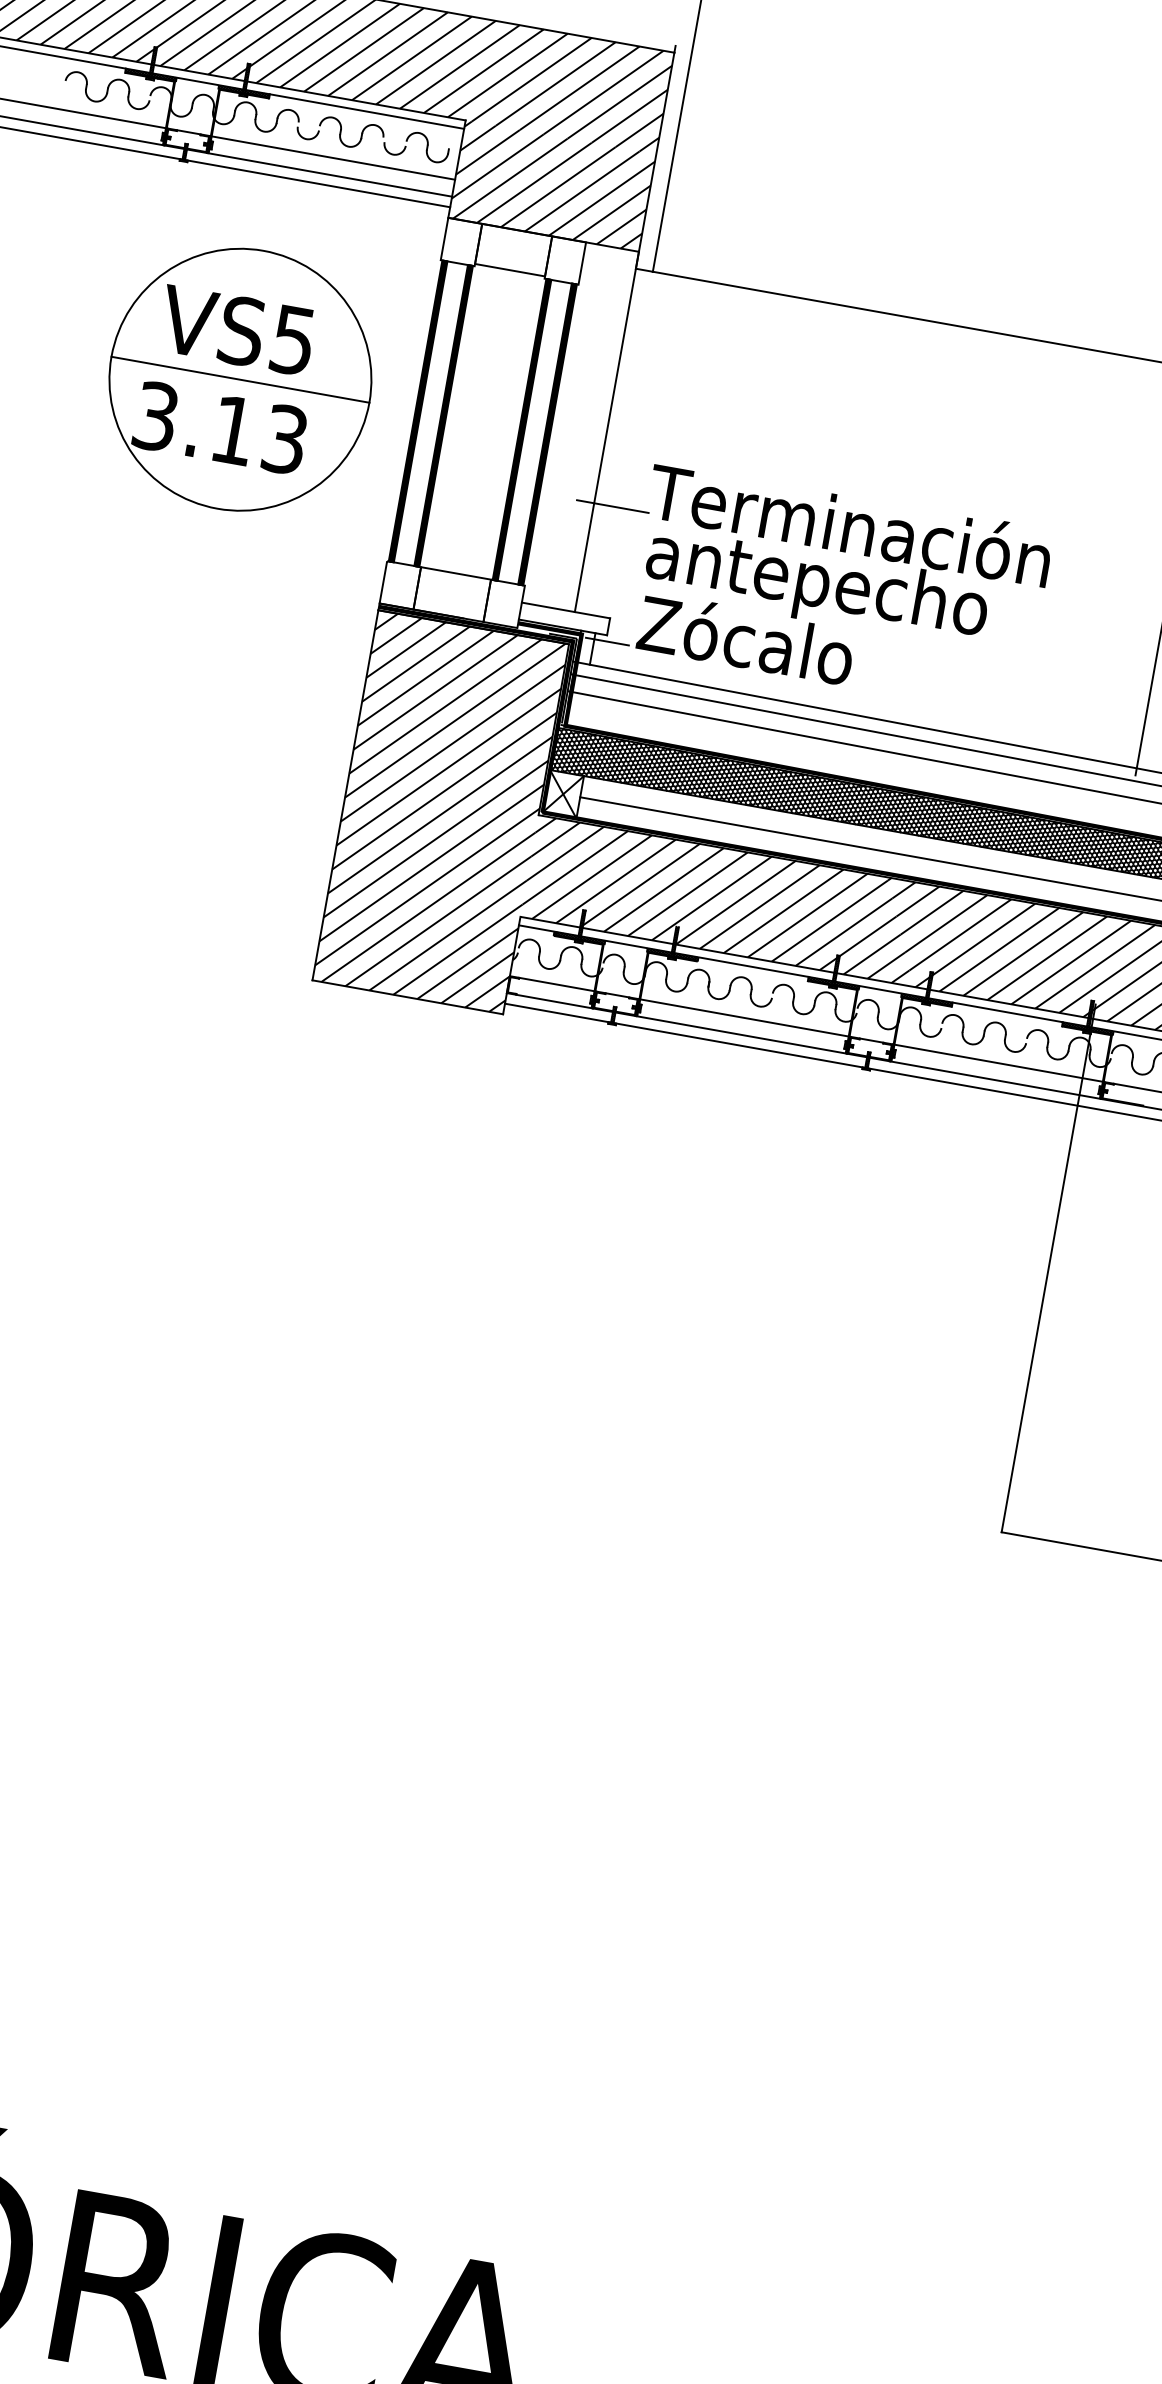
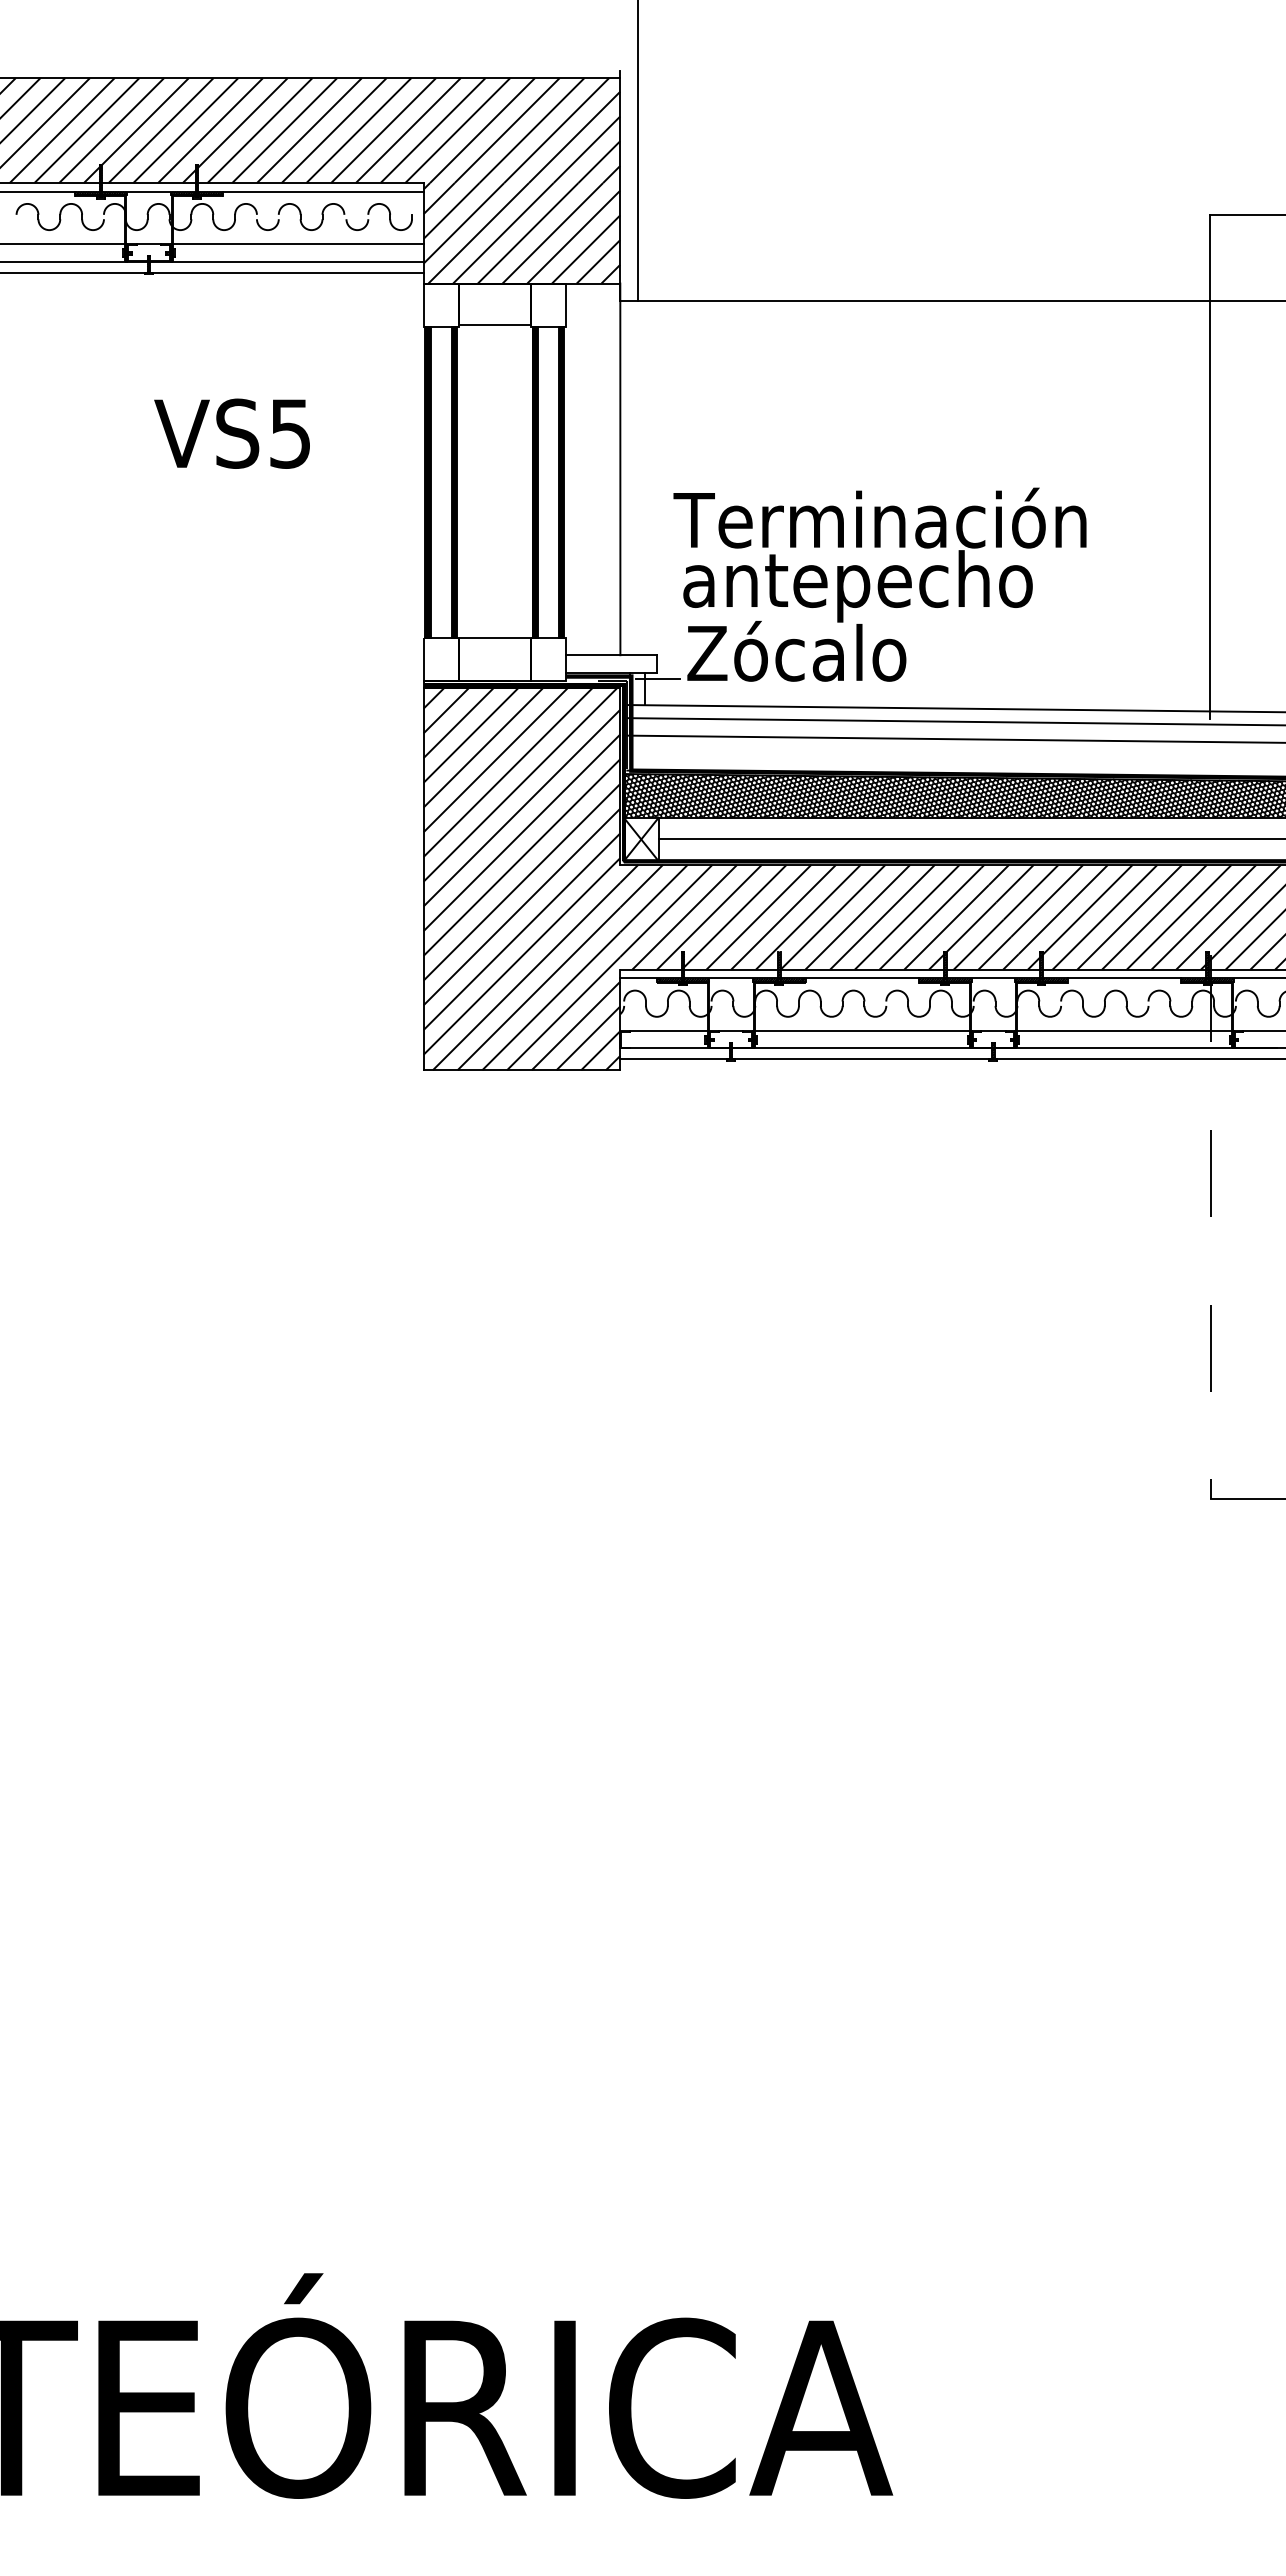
part: (240, 379) -> (244, 482), removed
line: (612, 506) -> (639, 542), removed
line: (1048, 1268) -> (1211, 1227), solid -> dashed

